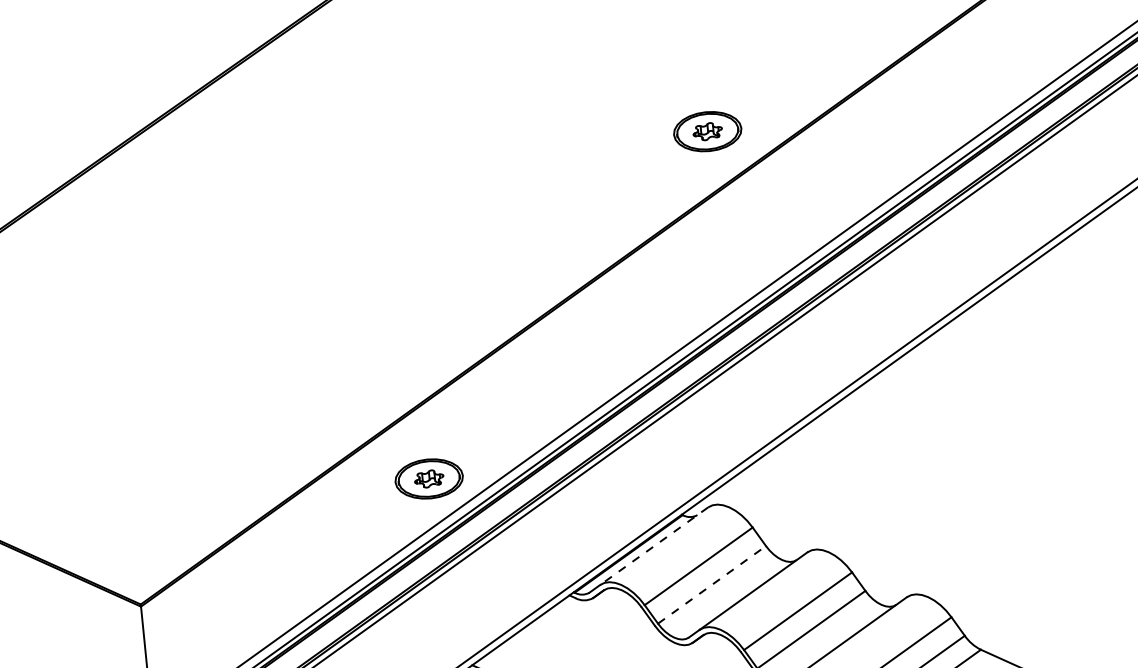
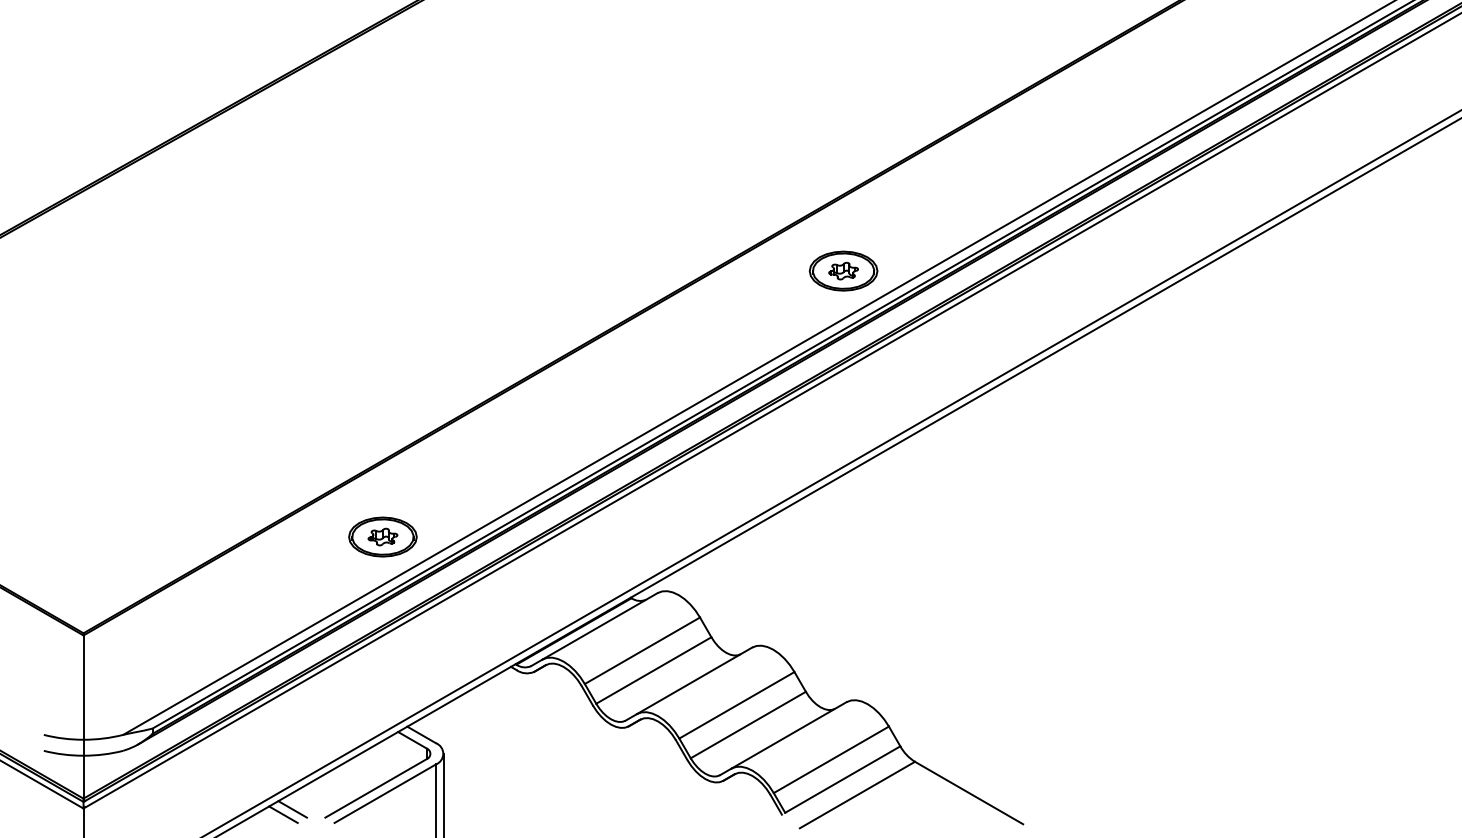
part: (707, 131) -> (843, 270), moved
line: (653, 546) -> (599, 626), dashed -> solid
line: (712, 584) -> (654, 670), dashed -> solid

